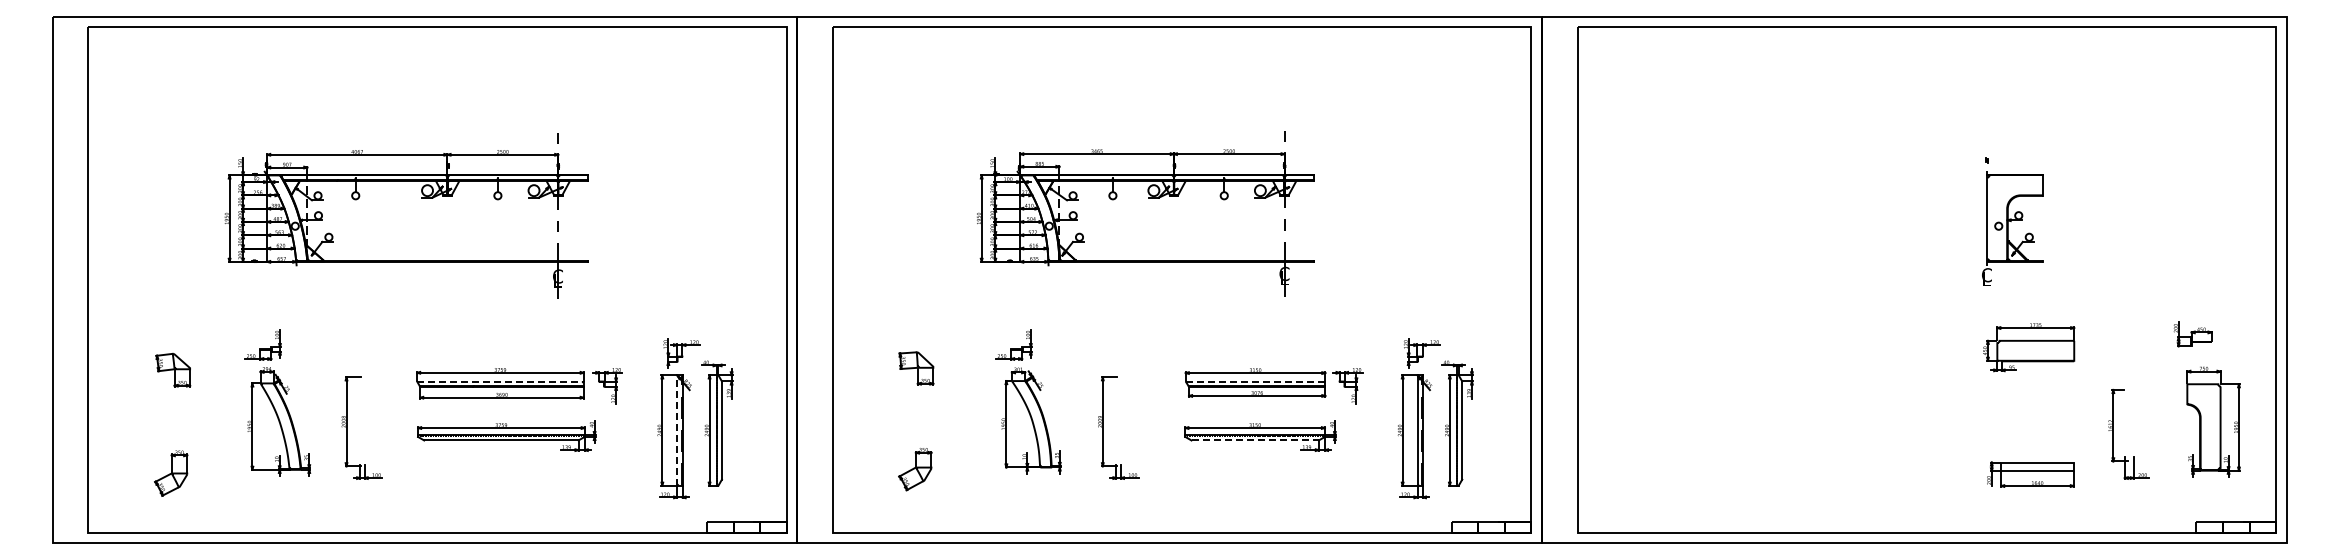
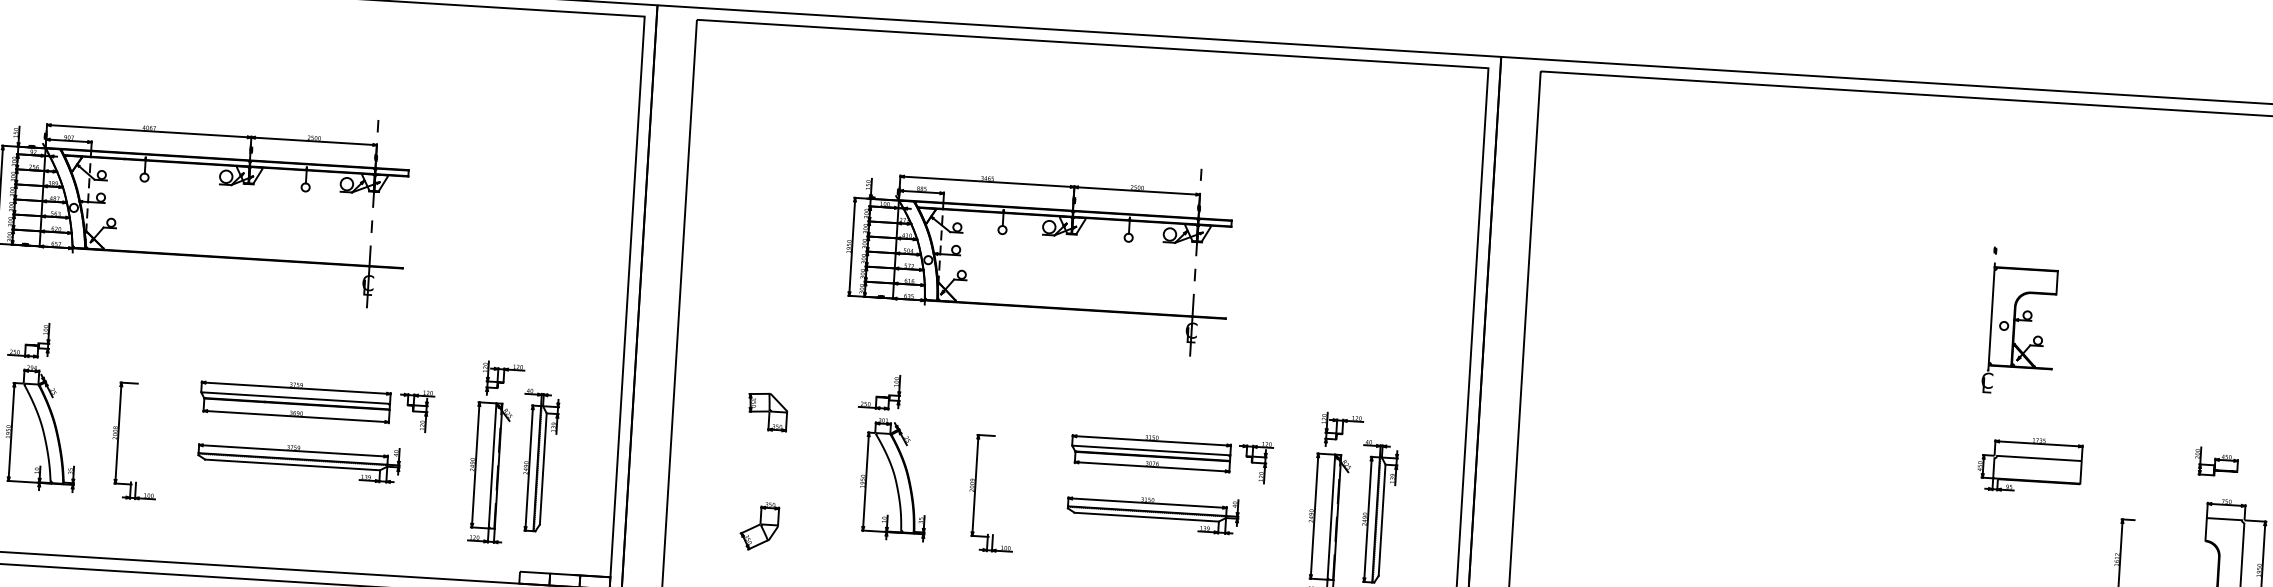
line: (500, 381) -> (295, 398), dashed -> solid
line: (1255, 381) -> (1151, 450), dashed -> solid
line: (677, 430) -> (492, 465), dashed -> solid
line: (1255, 440) -> (1147, 517), dashed -> solid

